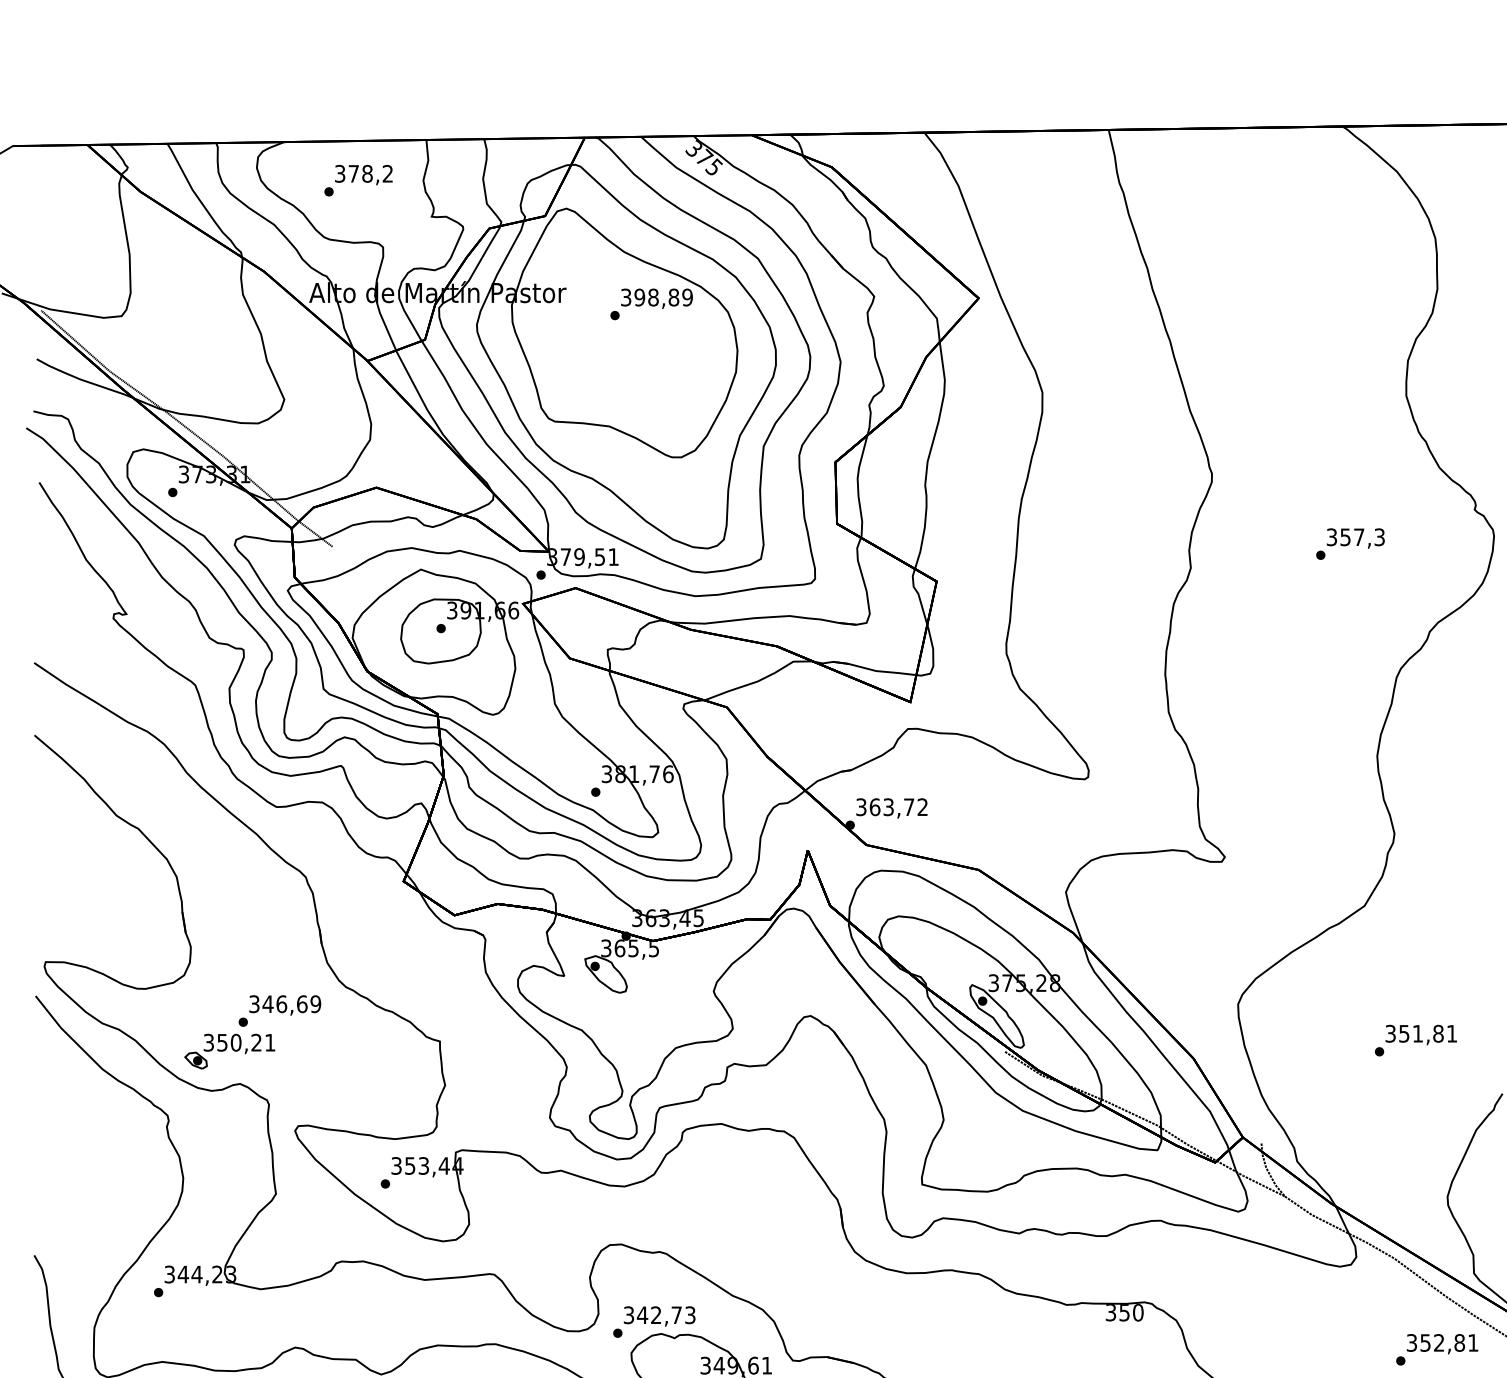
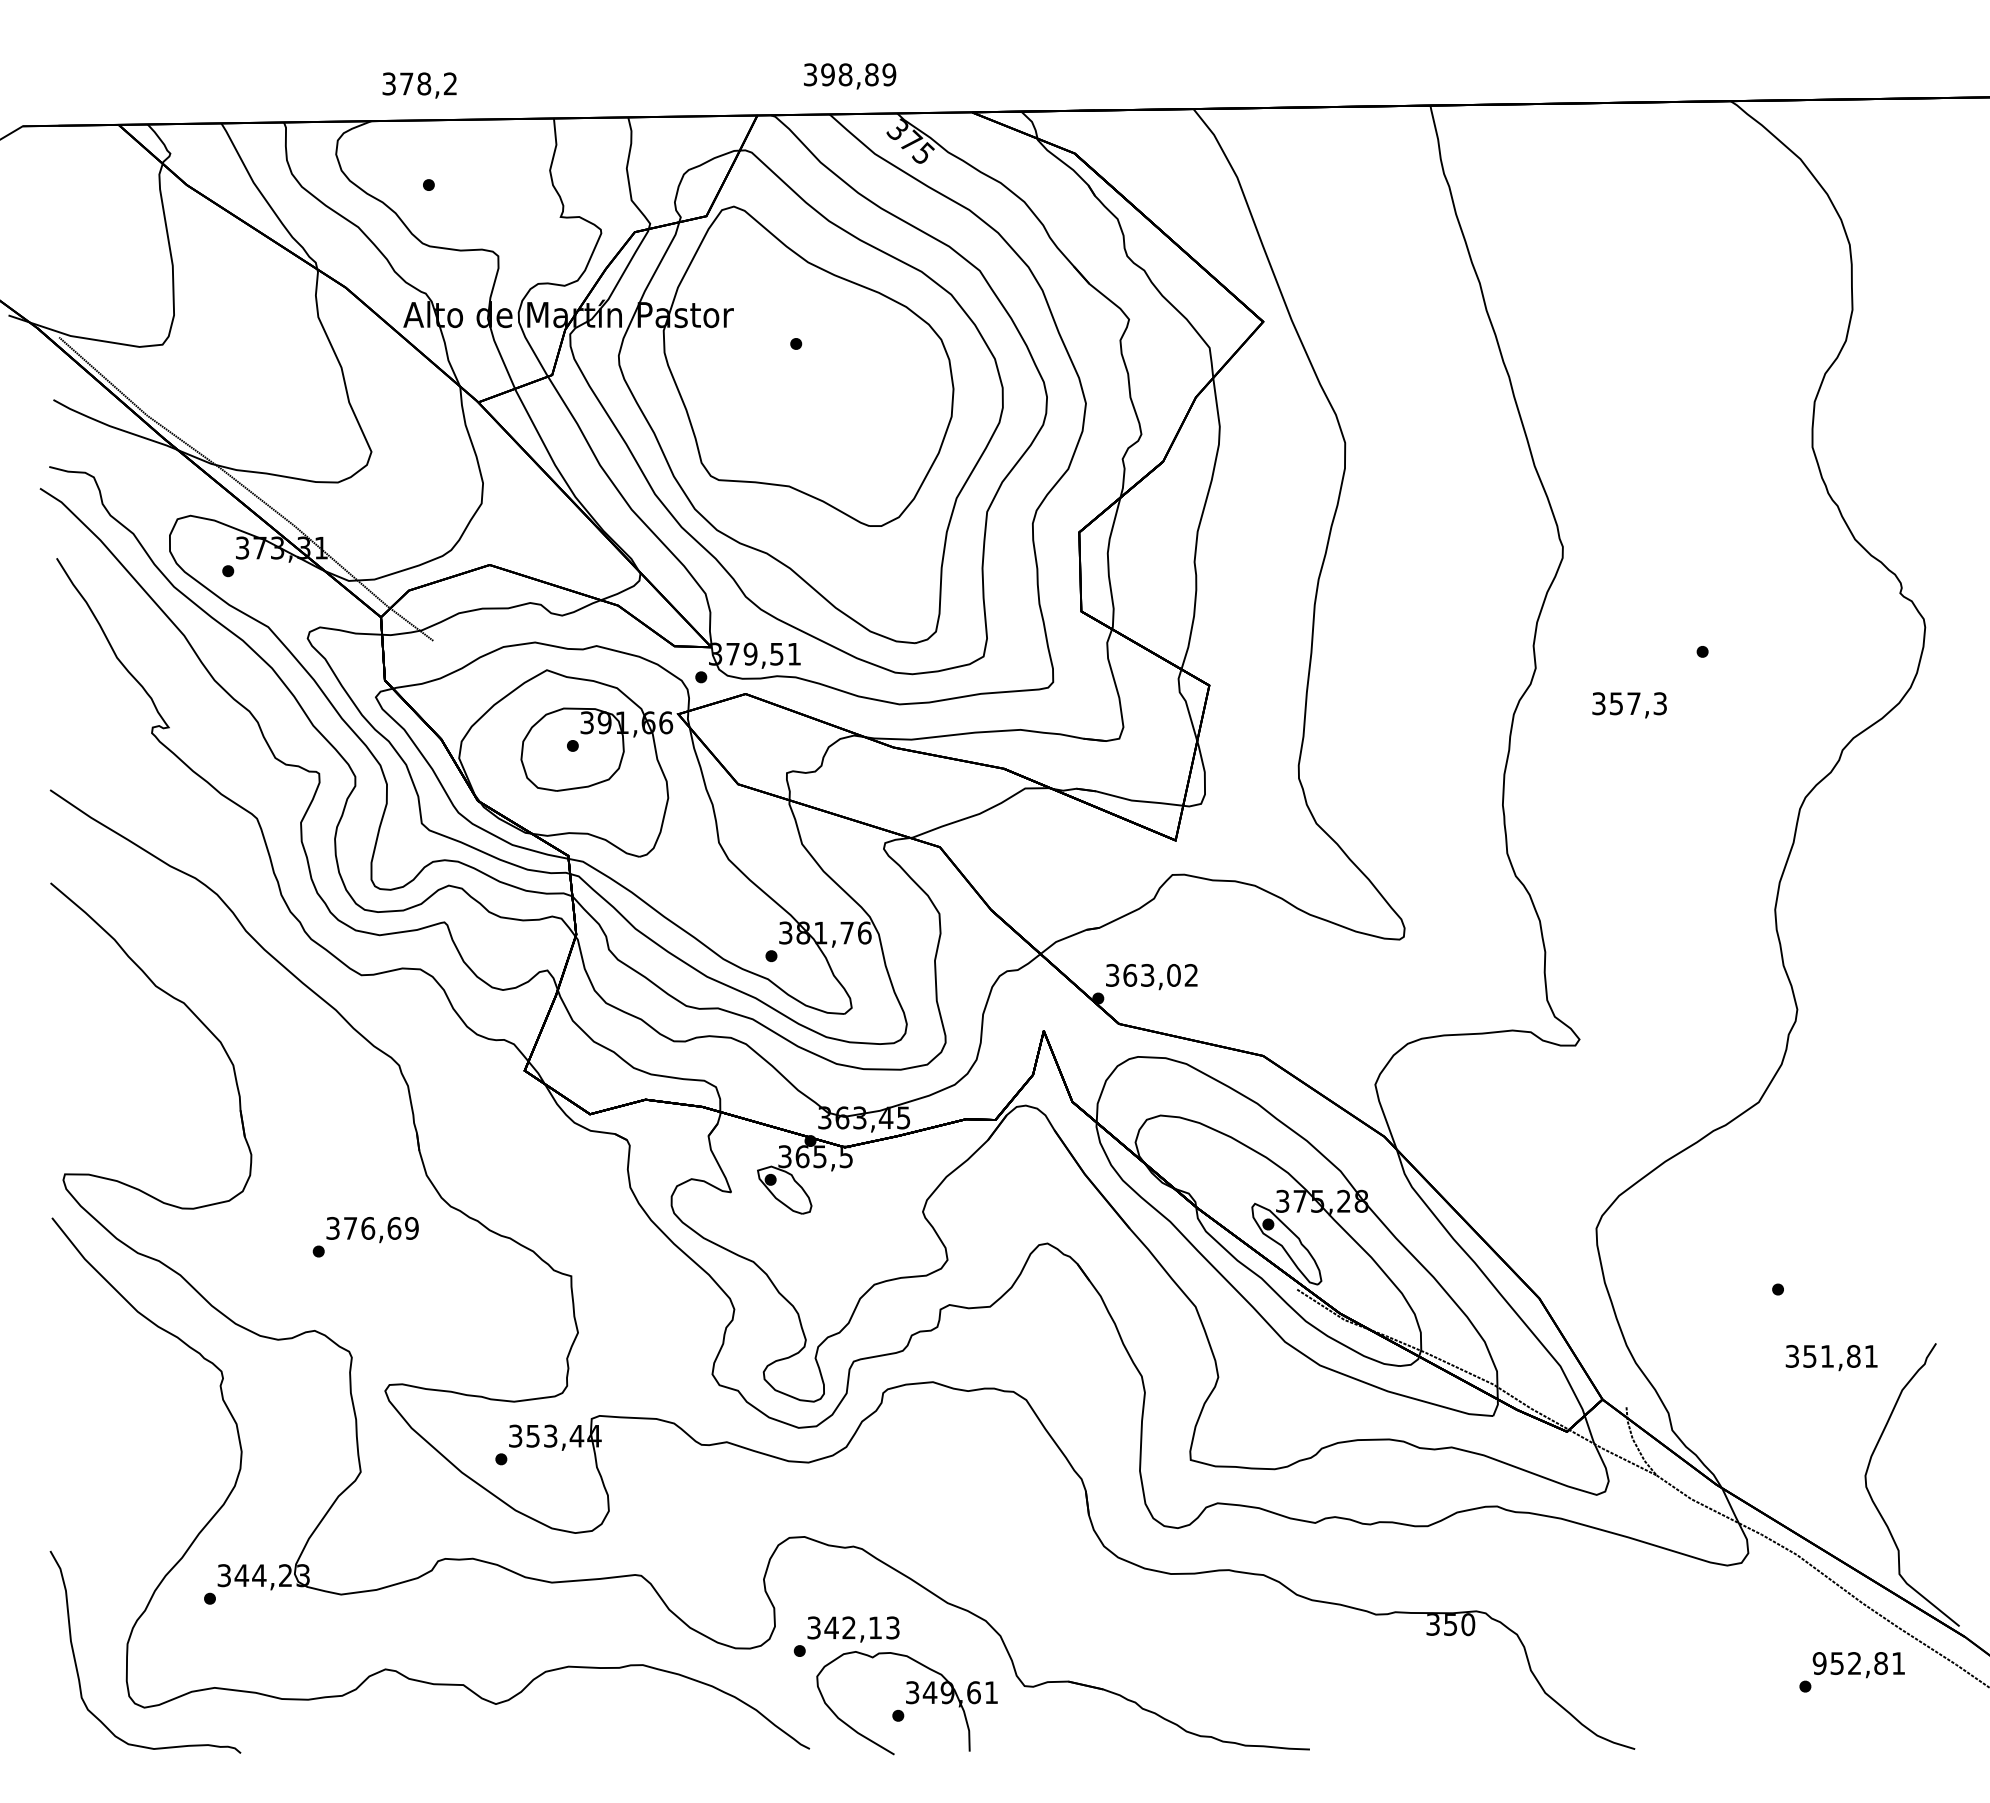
text: (363, 175) -> (419, 85), moved
text: (657, 298) -> (850, 76), moved
text: (1355, 538) -> (1629, 705), moved
text: (908, 807) -> (1173, 975), 363,72 -> 363,02
text: (268, 1004) -> (350, 1228), 346,69 -> 376,69
text: (1421, 1035) -> (1831, 1358), moved
part: (229, 1051) -> (301, 1289), removed
text: (676, 1314) -> (875, 1627), 342,73 -> 342,13
text: (1411, 1342) -> (1819, 1663), 352,81 -> 952,81

